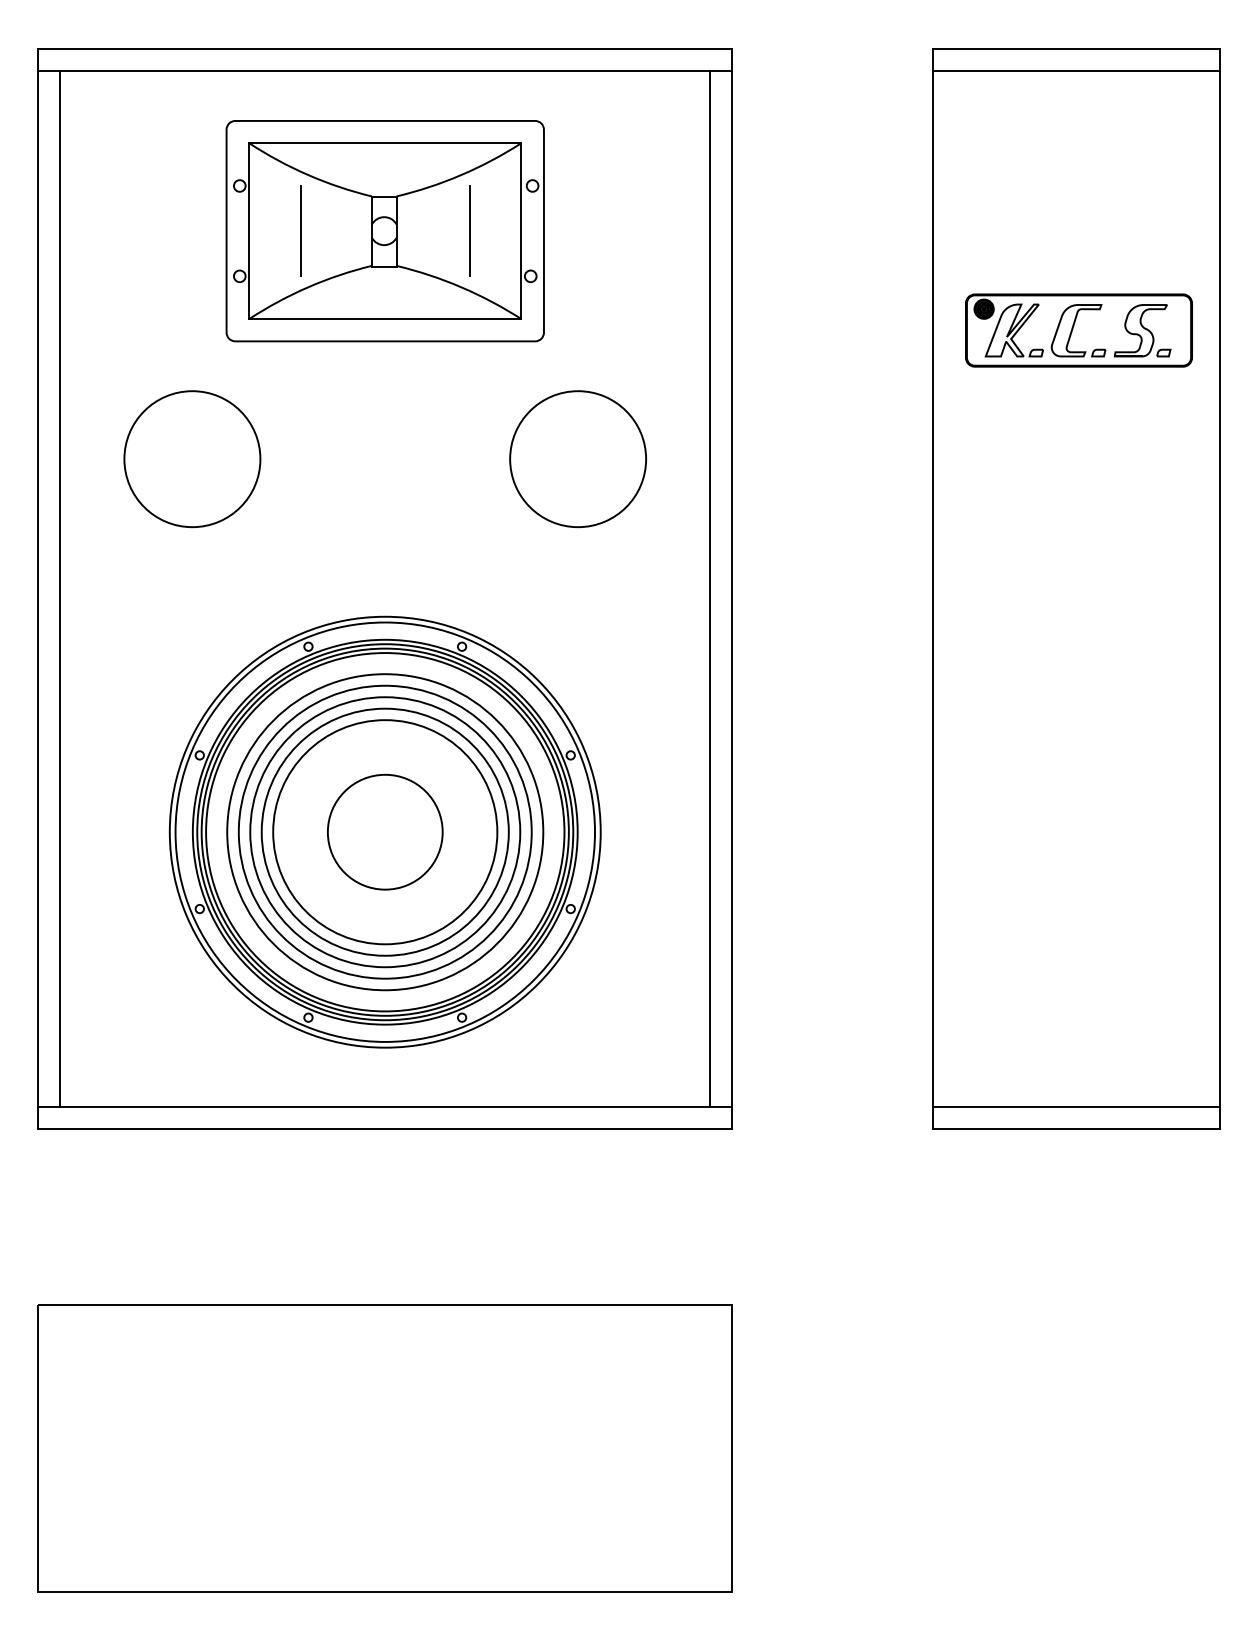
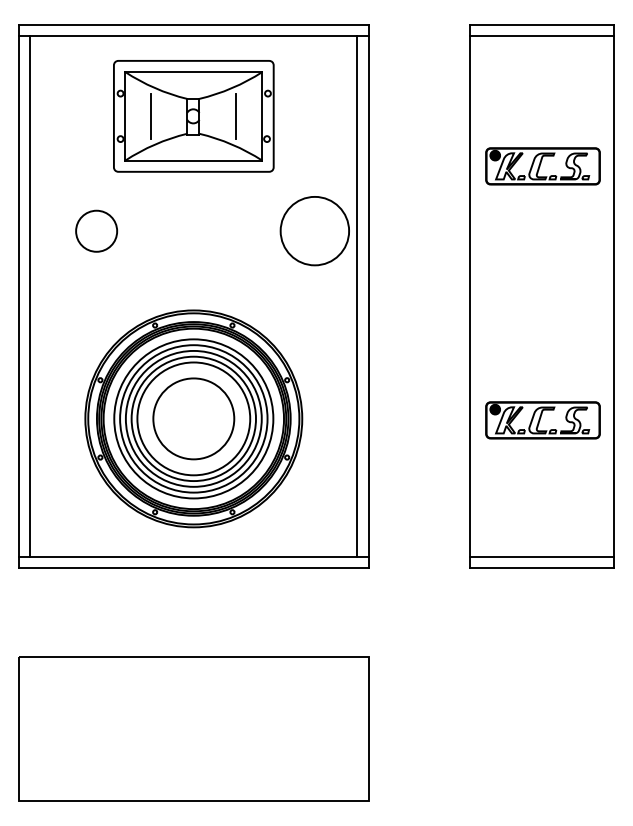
circle: (191, 459) -> (96, 231), size x0.6
circle: (577, 459) -> (314, 231), moved
circle: (384, 831) -> (193, 418), size x1.4
part: (1077, 835) -> (542, 420), added

